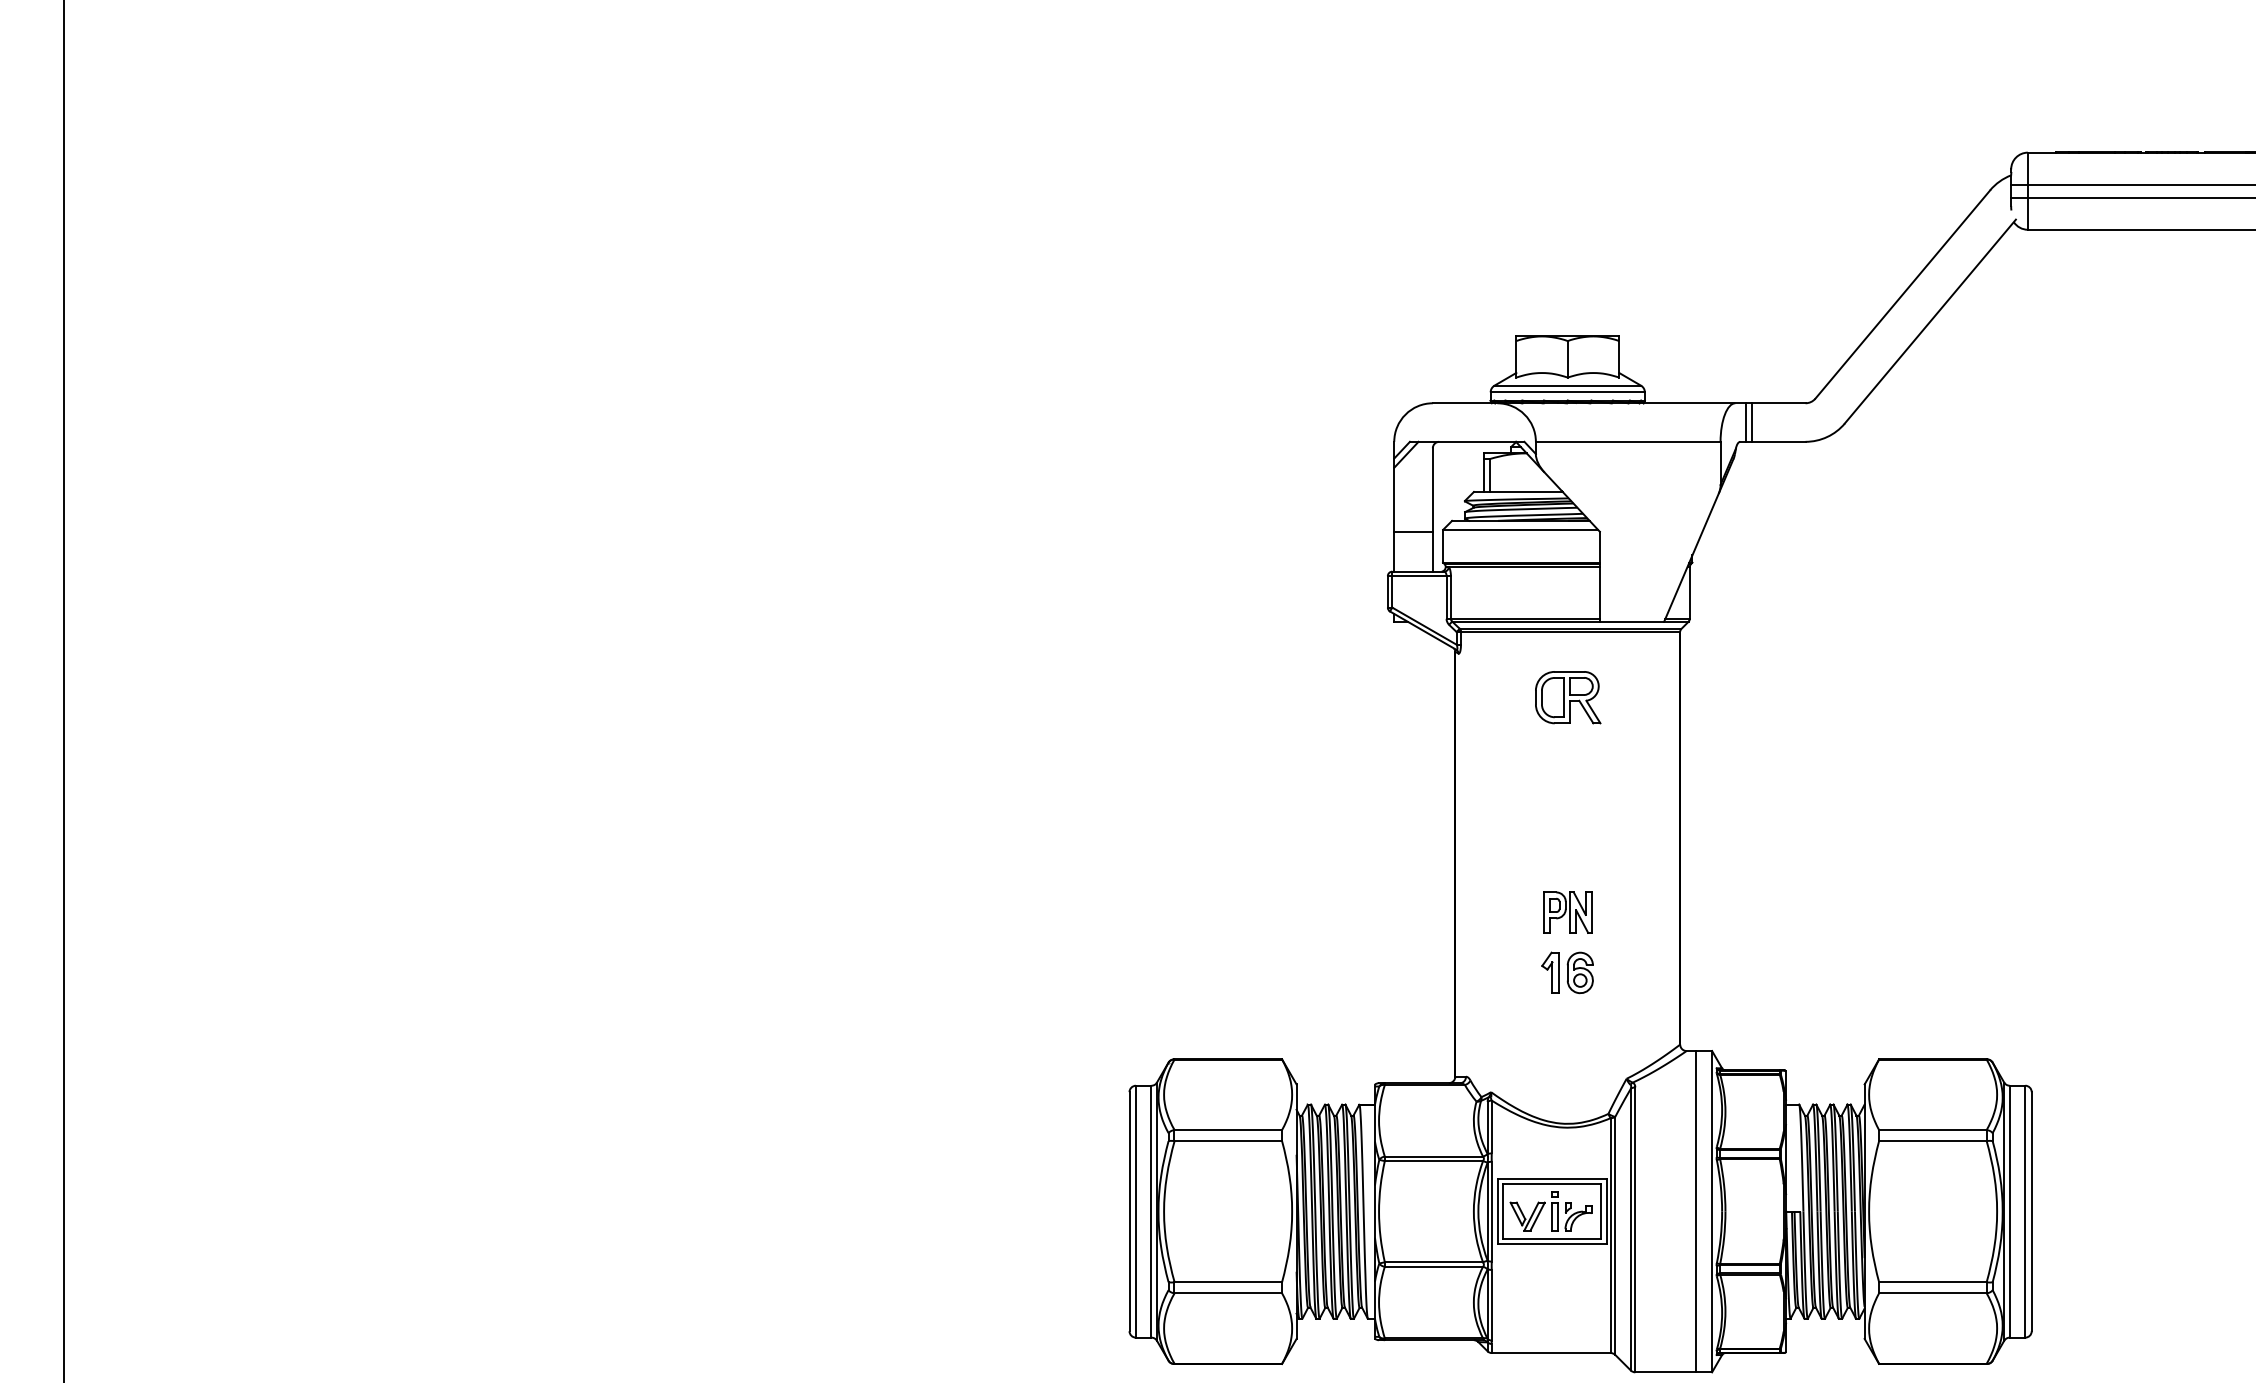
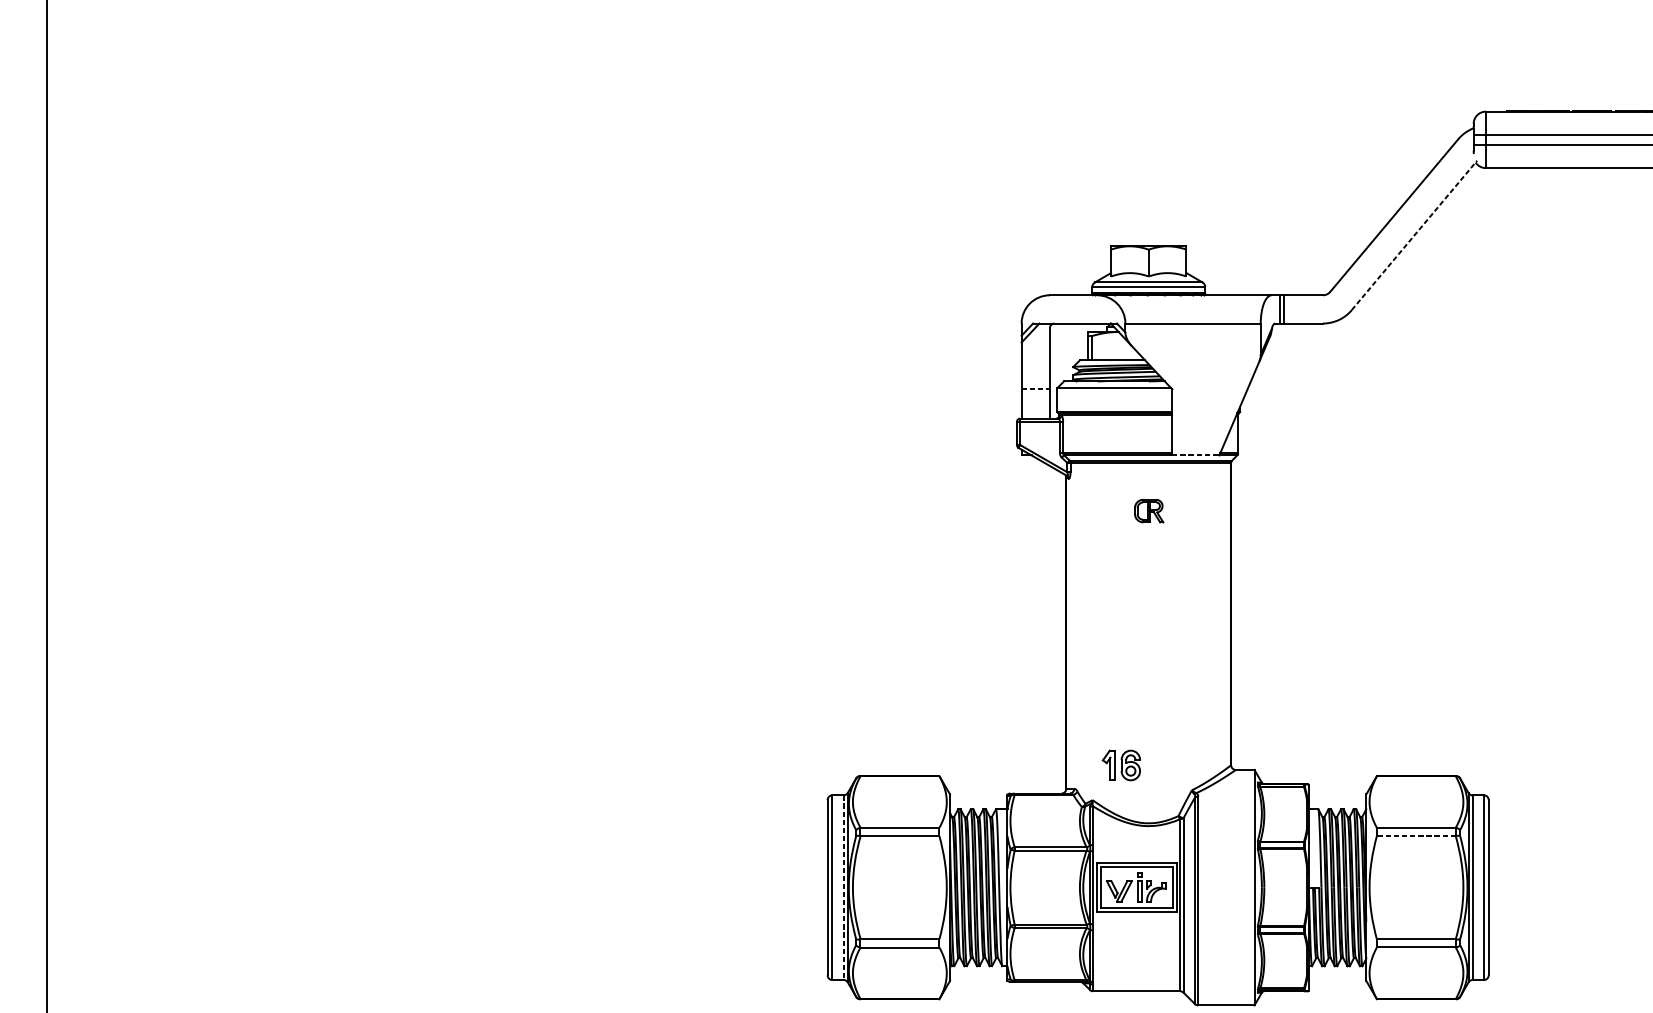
line: (1930, 321) -> (1414, 235), solid -> dashed
line: (1414, 531) -> (1036, 389), solid -> dashed
line: (1632, 621) -> (1196, 455), solid -> dashed
part: (1568, 697) -> (1149, 510), size x0.6
part: (1567, 912) -> (1148, 668), removed
part: (1567, 972) -> (1121, 765), moved
line: (1932, 1141) -> (1416, 836), solid -> dashed
line: (1151, 1211) -> (843, 887), solid -> dashed
line: (1696, 1211) -> (1243, 887), removed

